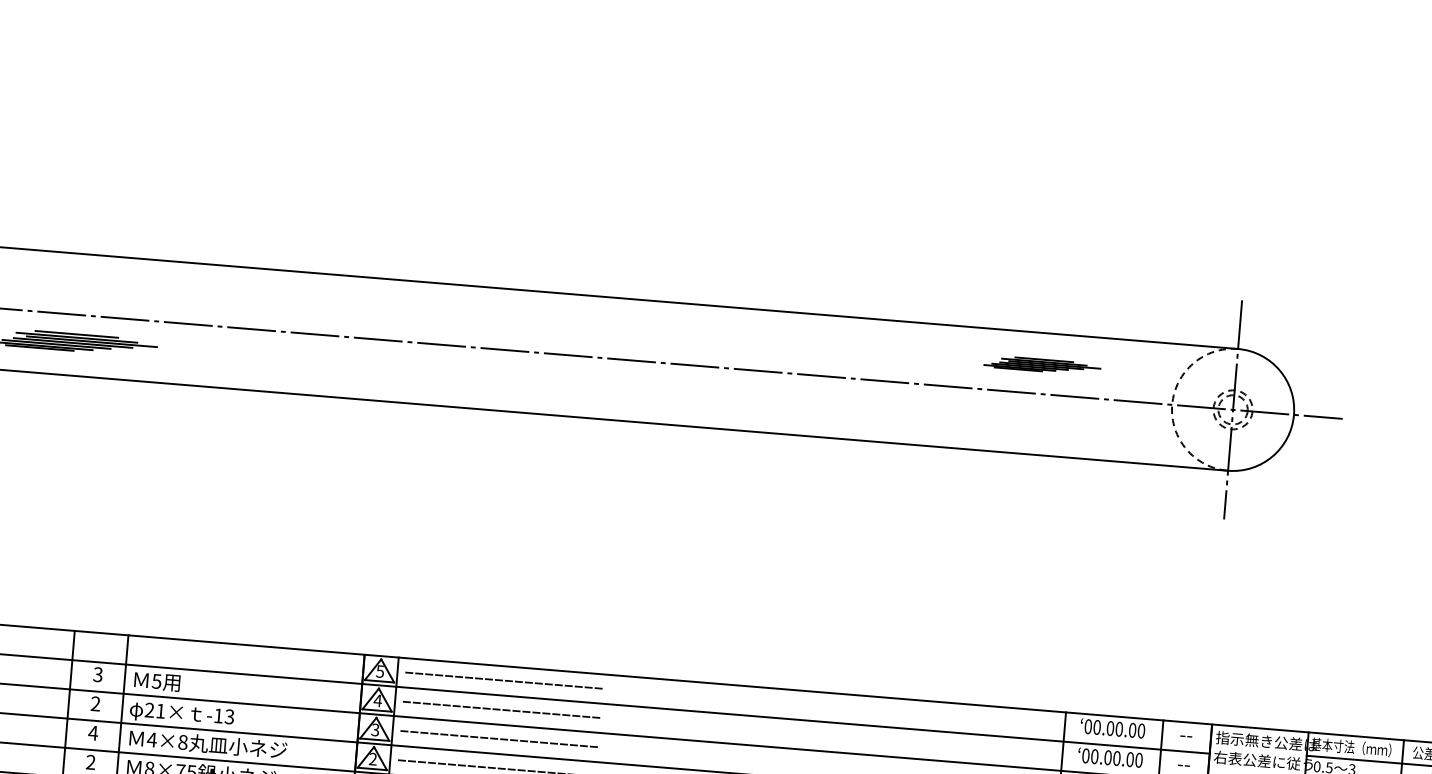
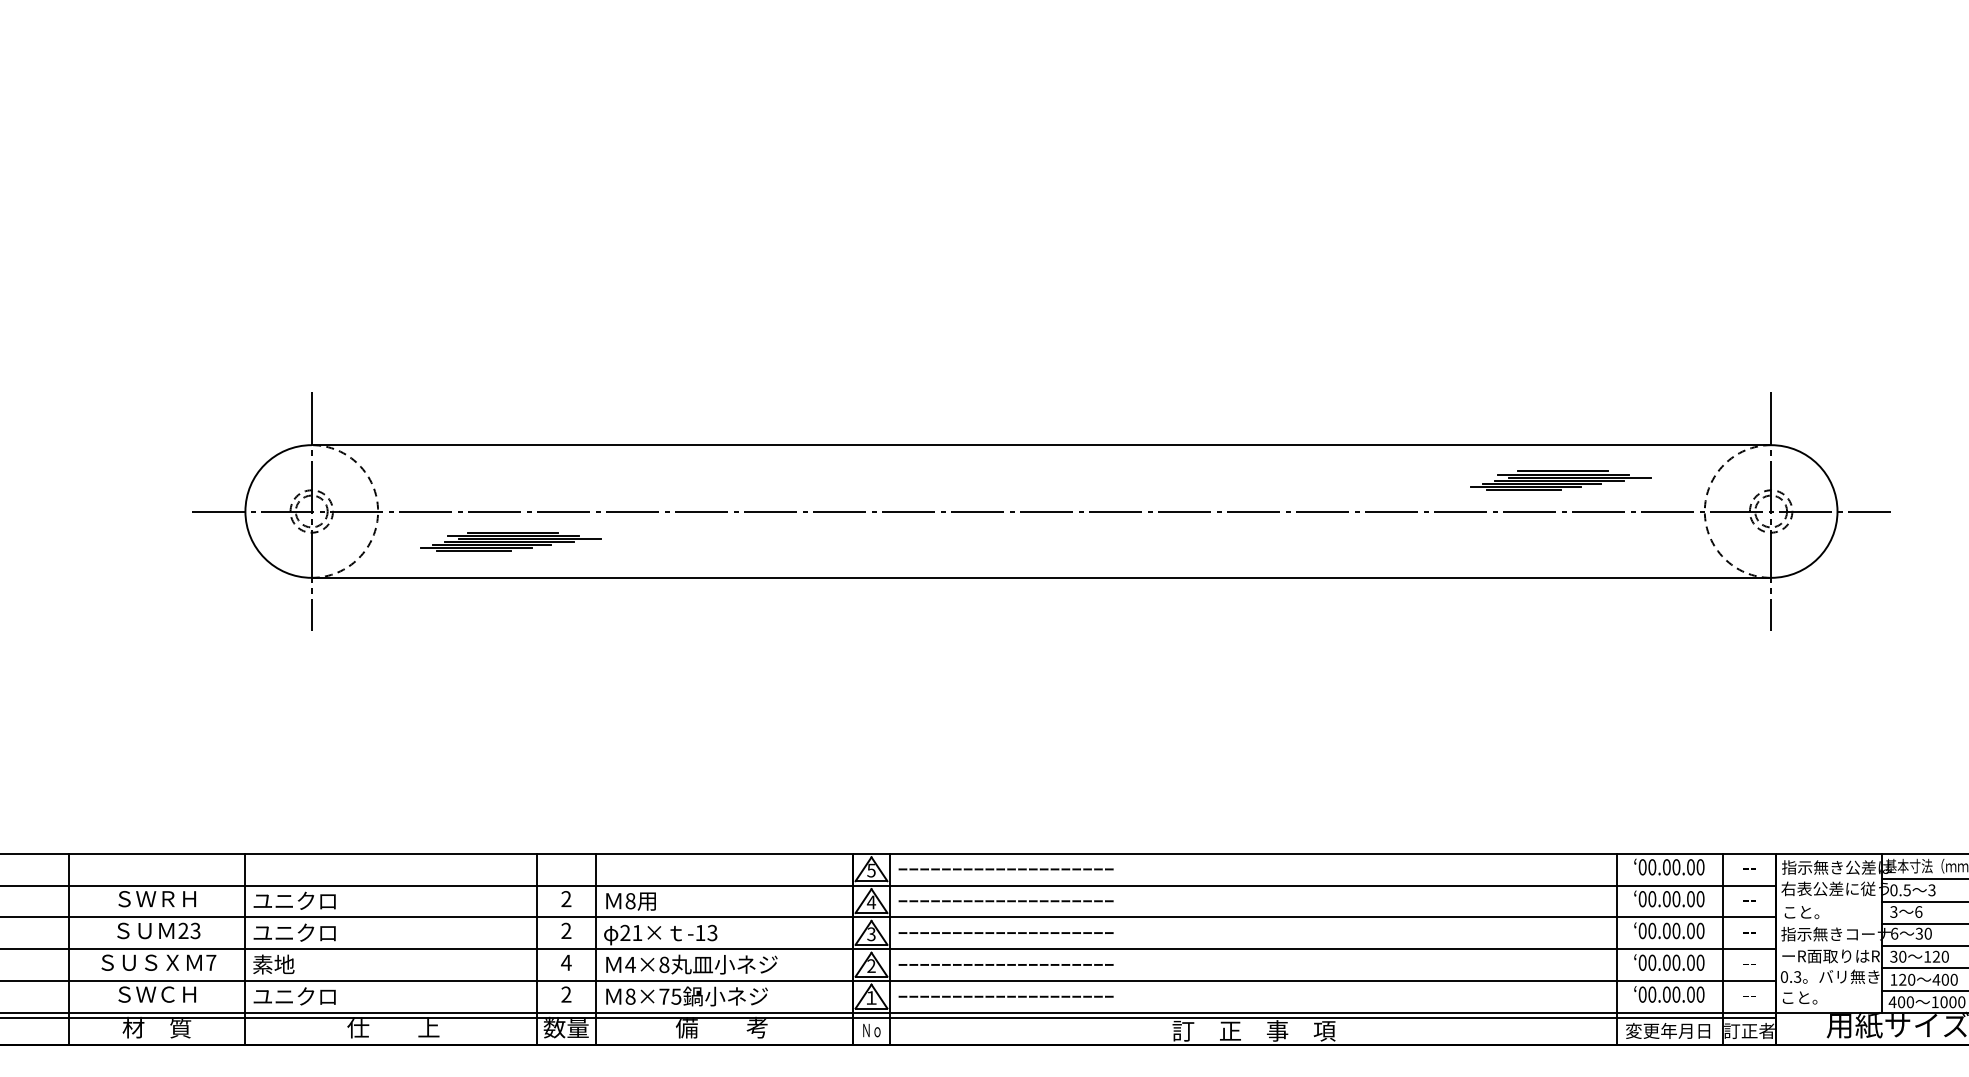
part: (1042, 365) -> (1560, 480), size x1.43
text: (98, 675) -> (566, 899), 3 -> 2
text: (156, 681) -> (630, 901), 5 -> 8

